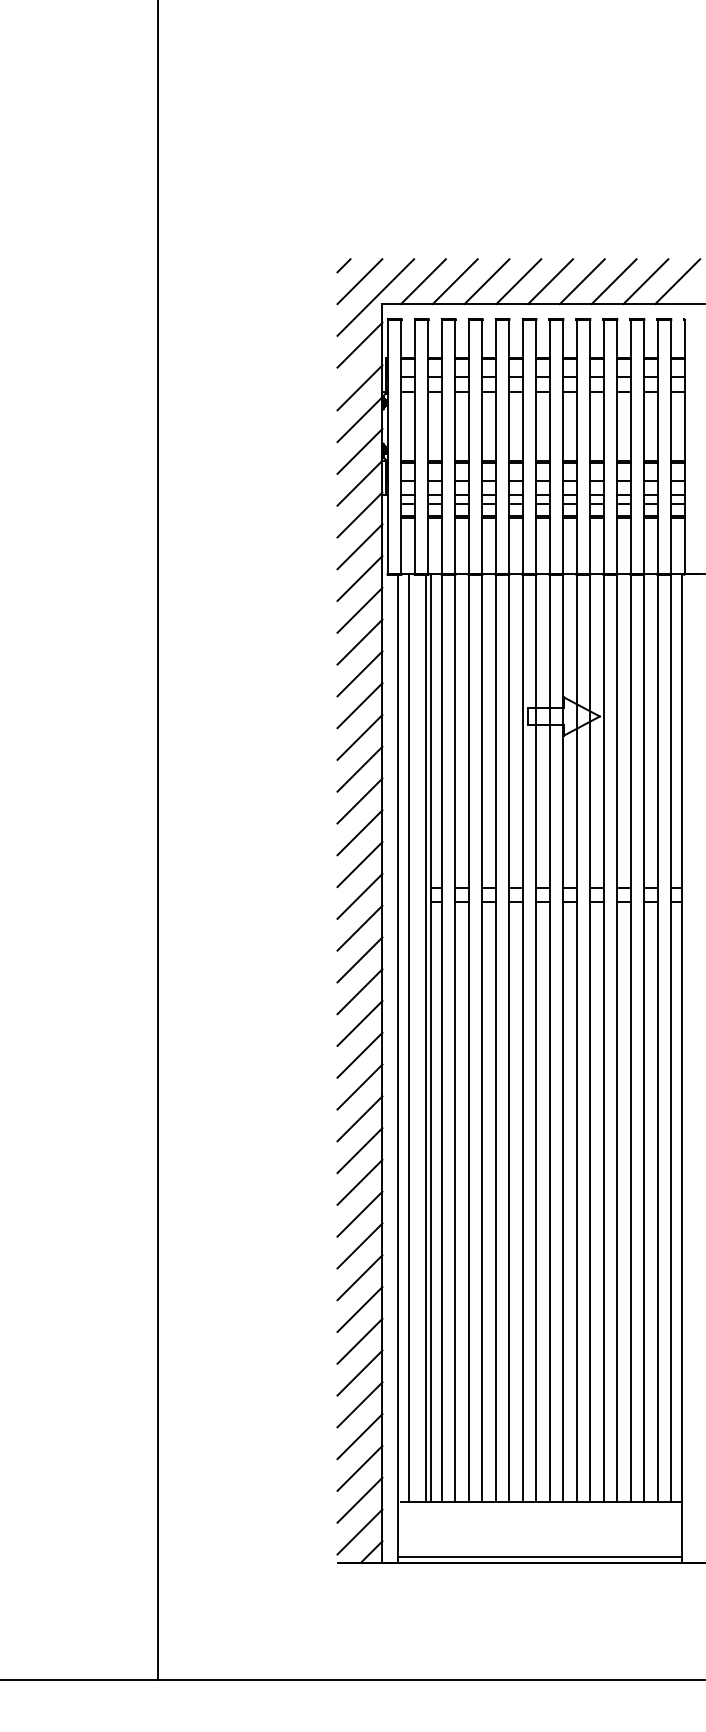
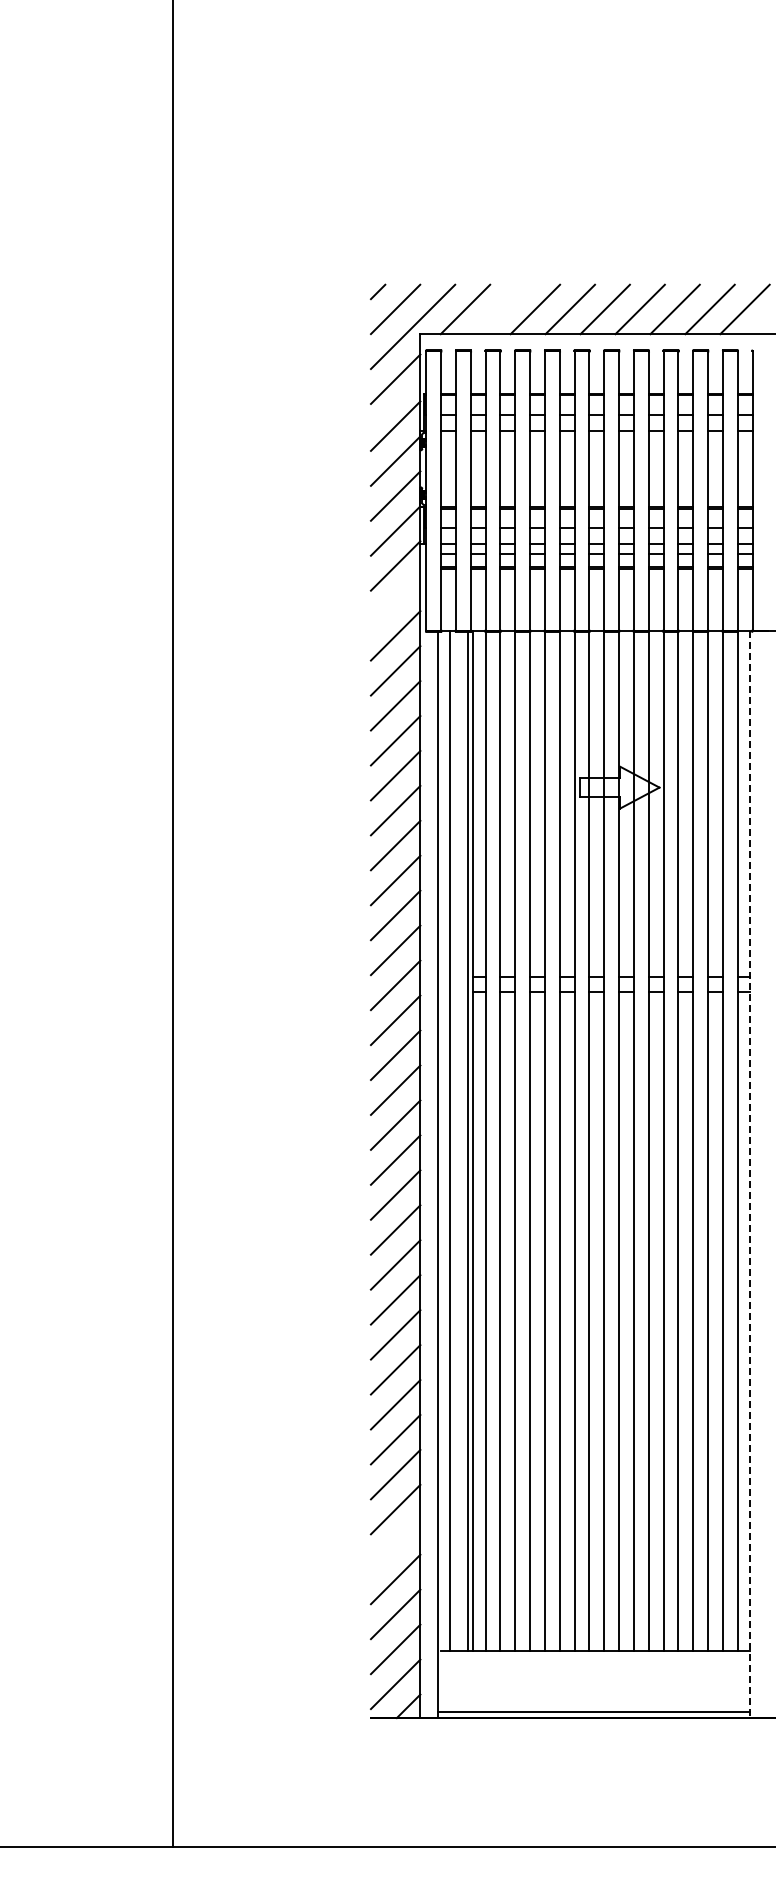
line: (455, 281) -> (500, 309), removed
line: (359, 546) -> (395, 600), removed
line: (682, 1068) -> (750, 1174), solid -> dashed
line: (359, 1404) -> (395, 1544), removed

